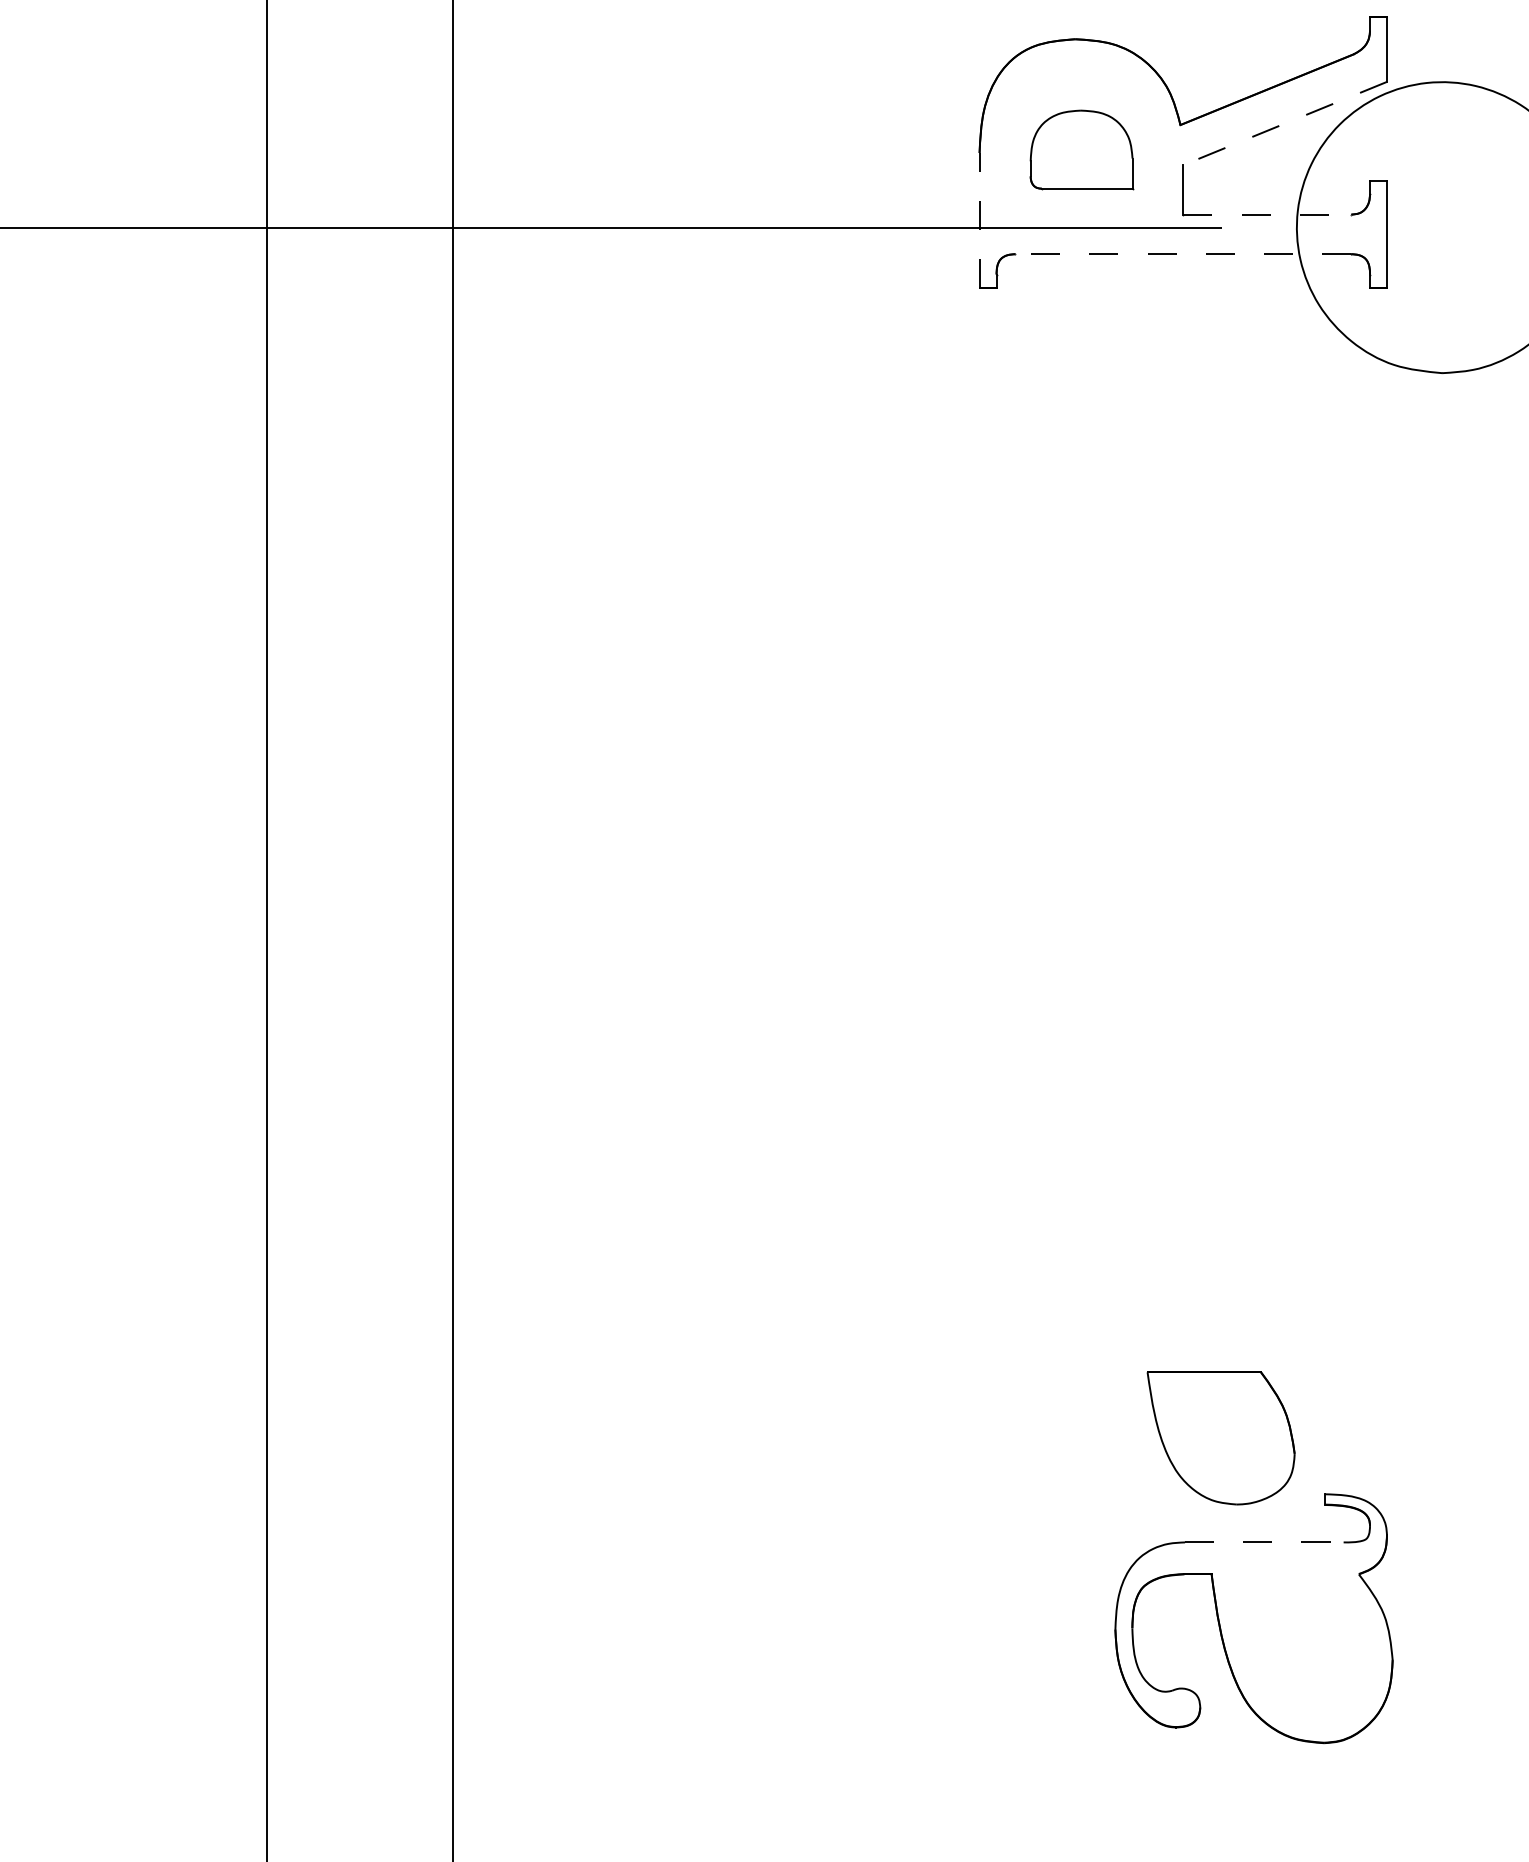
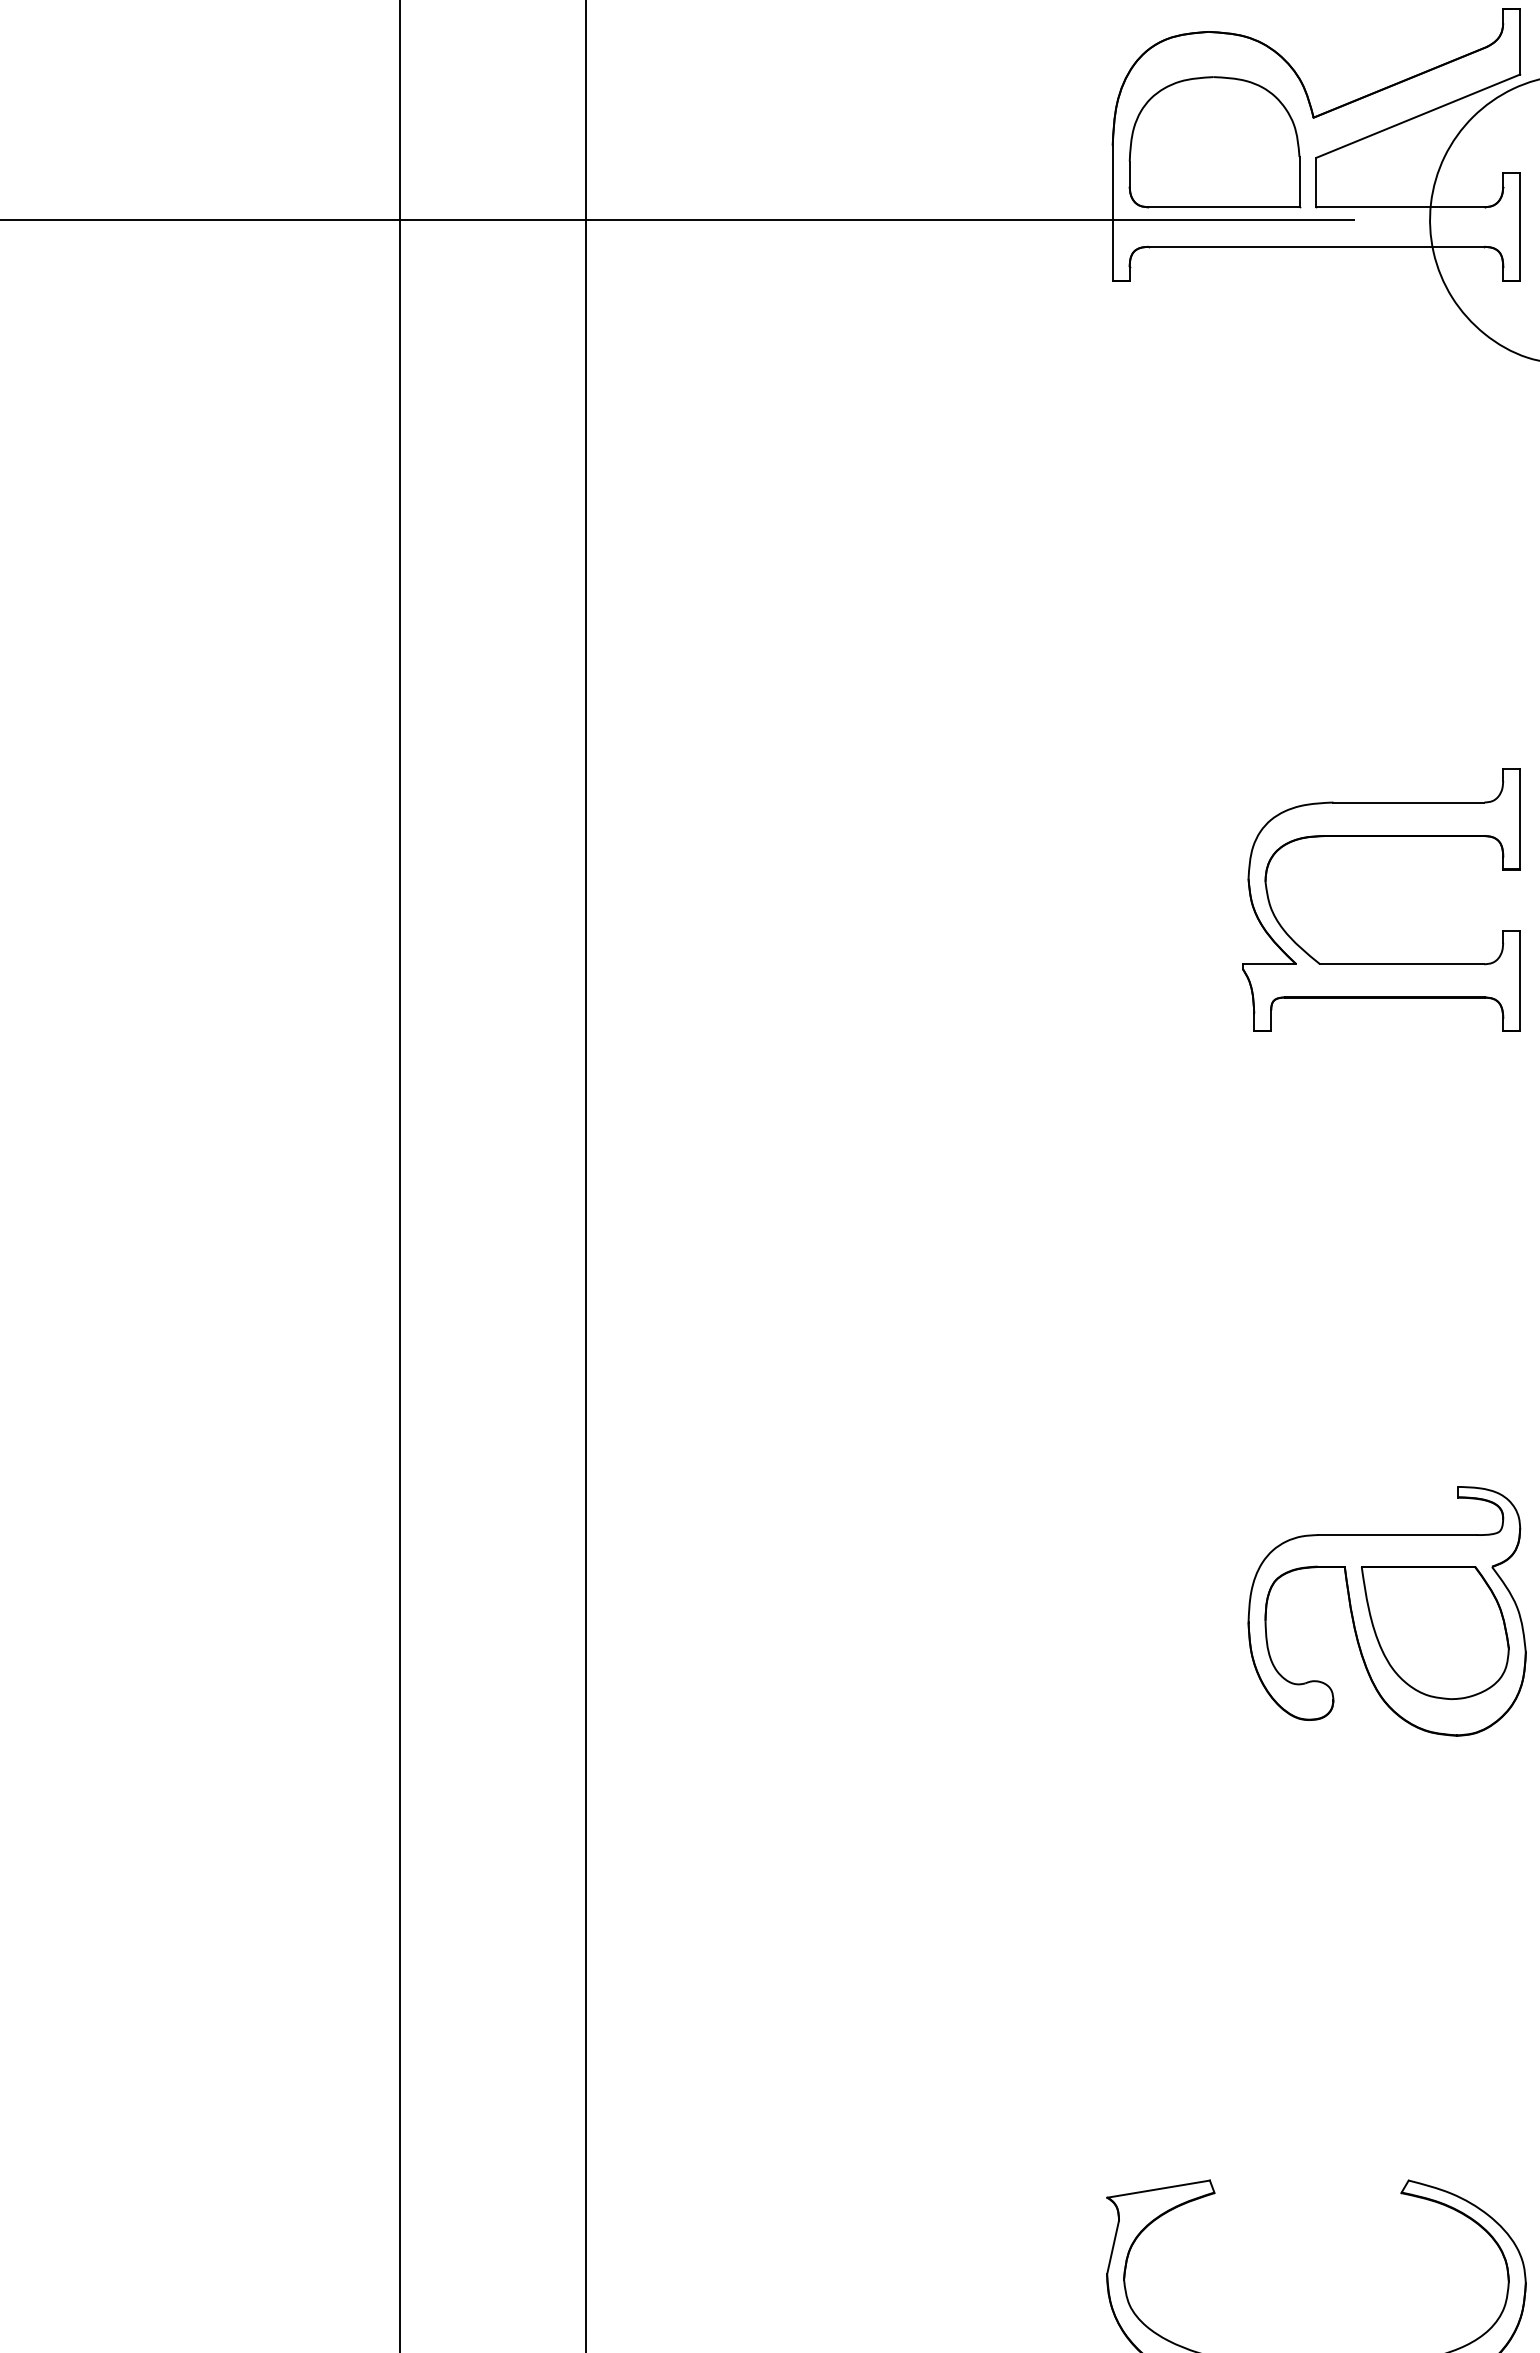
line: (1284, 123) -> (1417, 116), dashed -> solid
part: (1081, 149) -> (1214, 142), size x1.67
line: (1268, 214) -> (1401, 207), dashed -> solid
line: (979, 220) -> (1112, 213), dashed -> solid
line: (1183, 253) -> (1316, 246), dashed -> solid
part: (1248, 843) -> (1381, 836), added
part: (1221, 1438) -> (1435, 1633), moved
line: (1265, 1542) -> (1398, 1535), dashed -> solid

